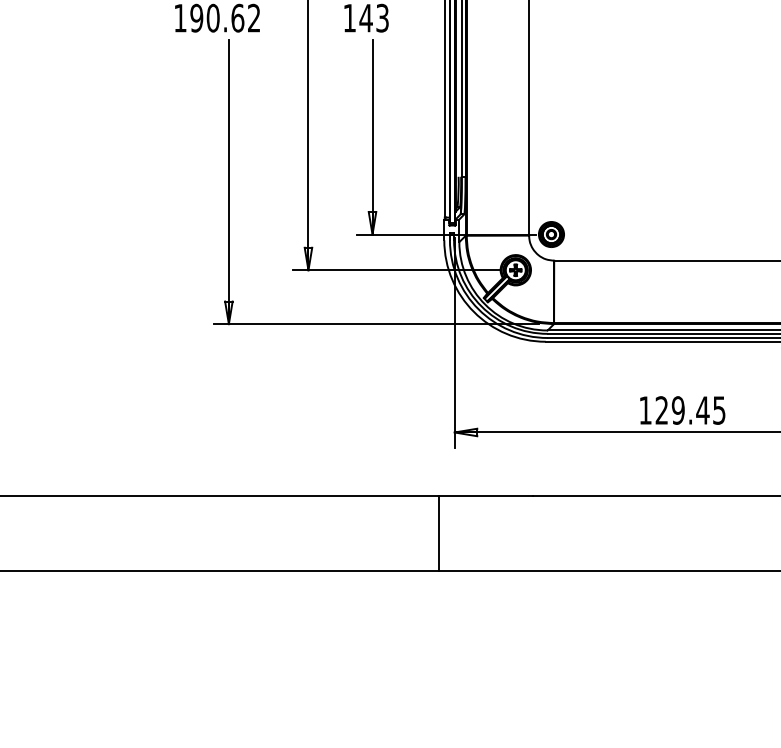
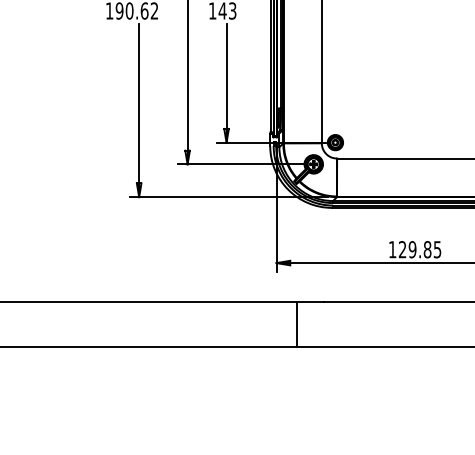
text: (702, 410) -> (427, 249), 129.45 -> 129.85
line: (438, 533) -> (296, 324), moved

